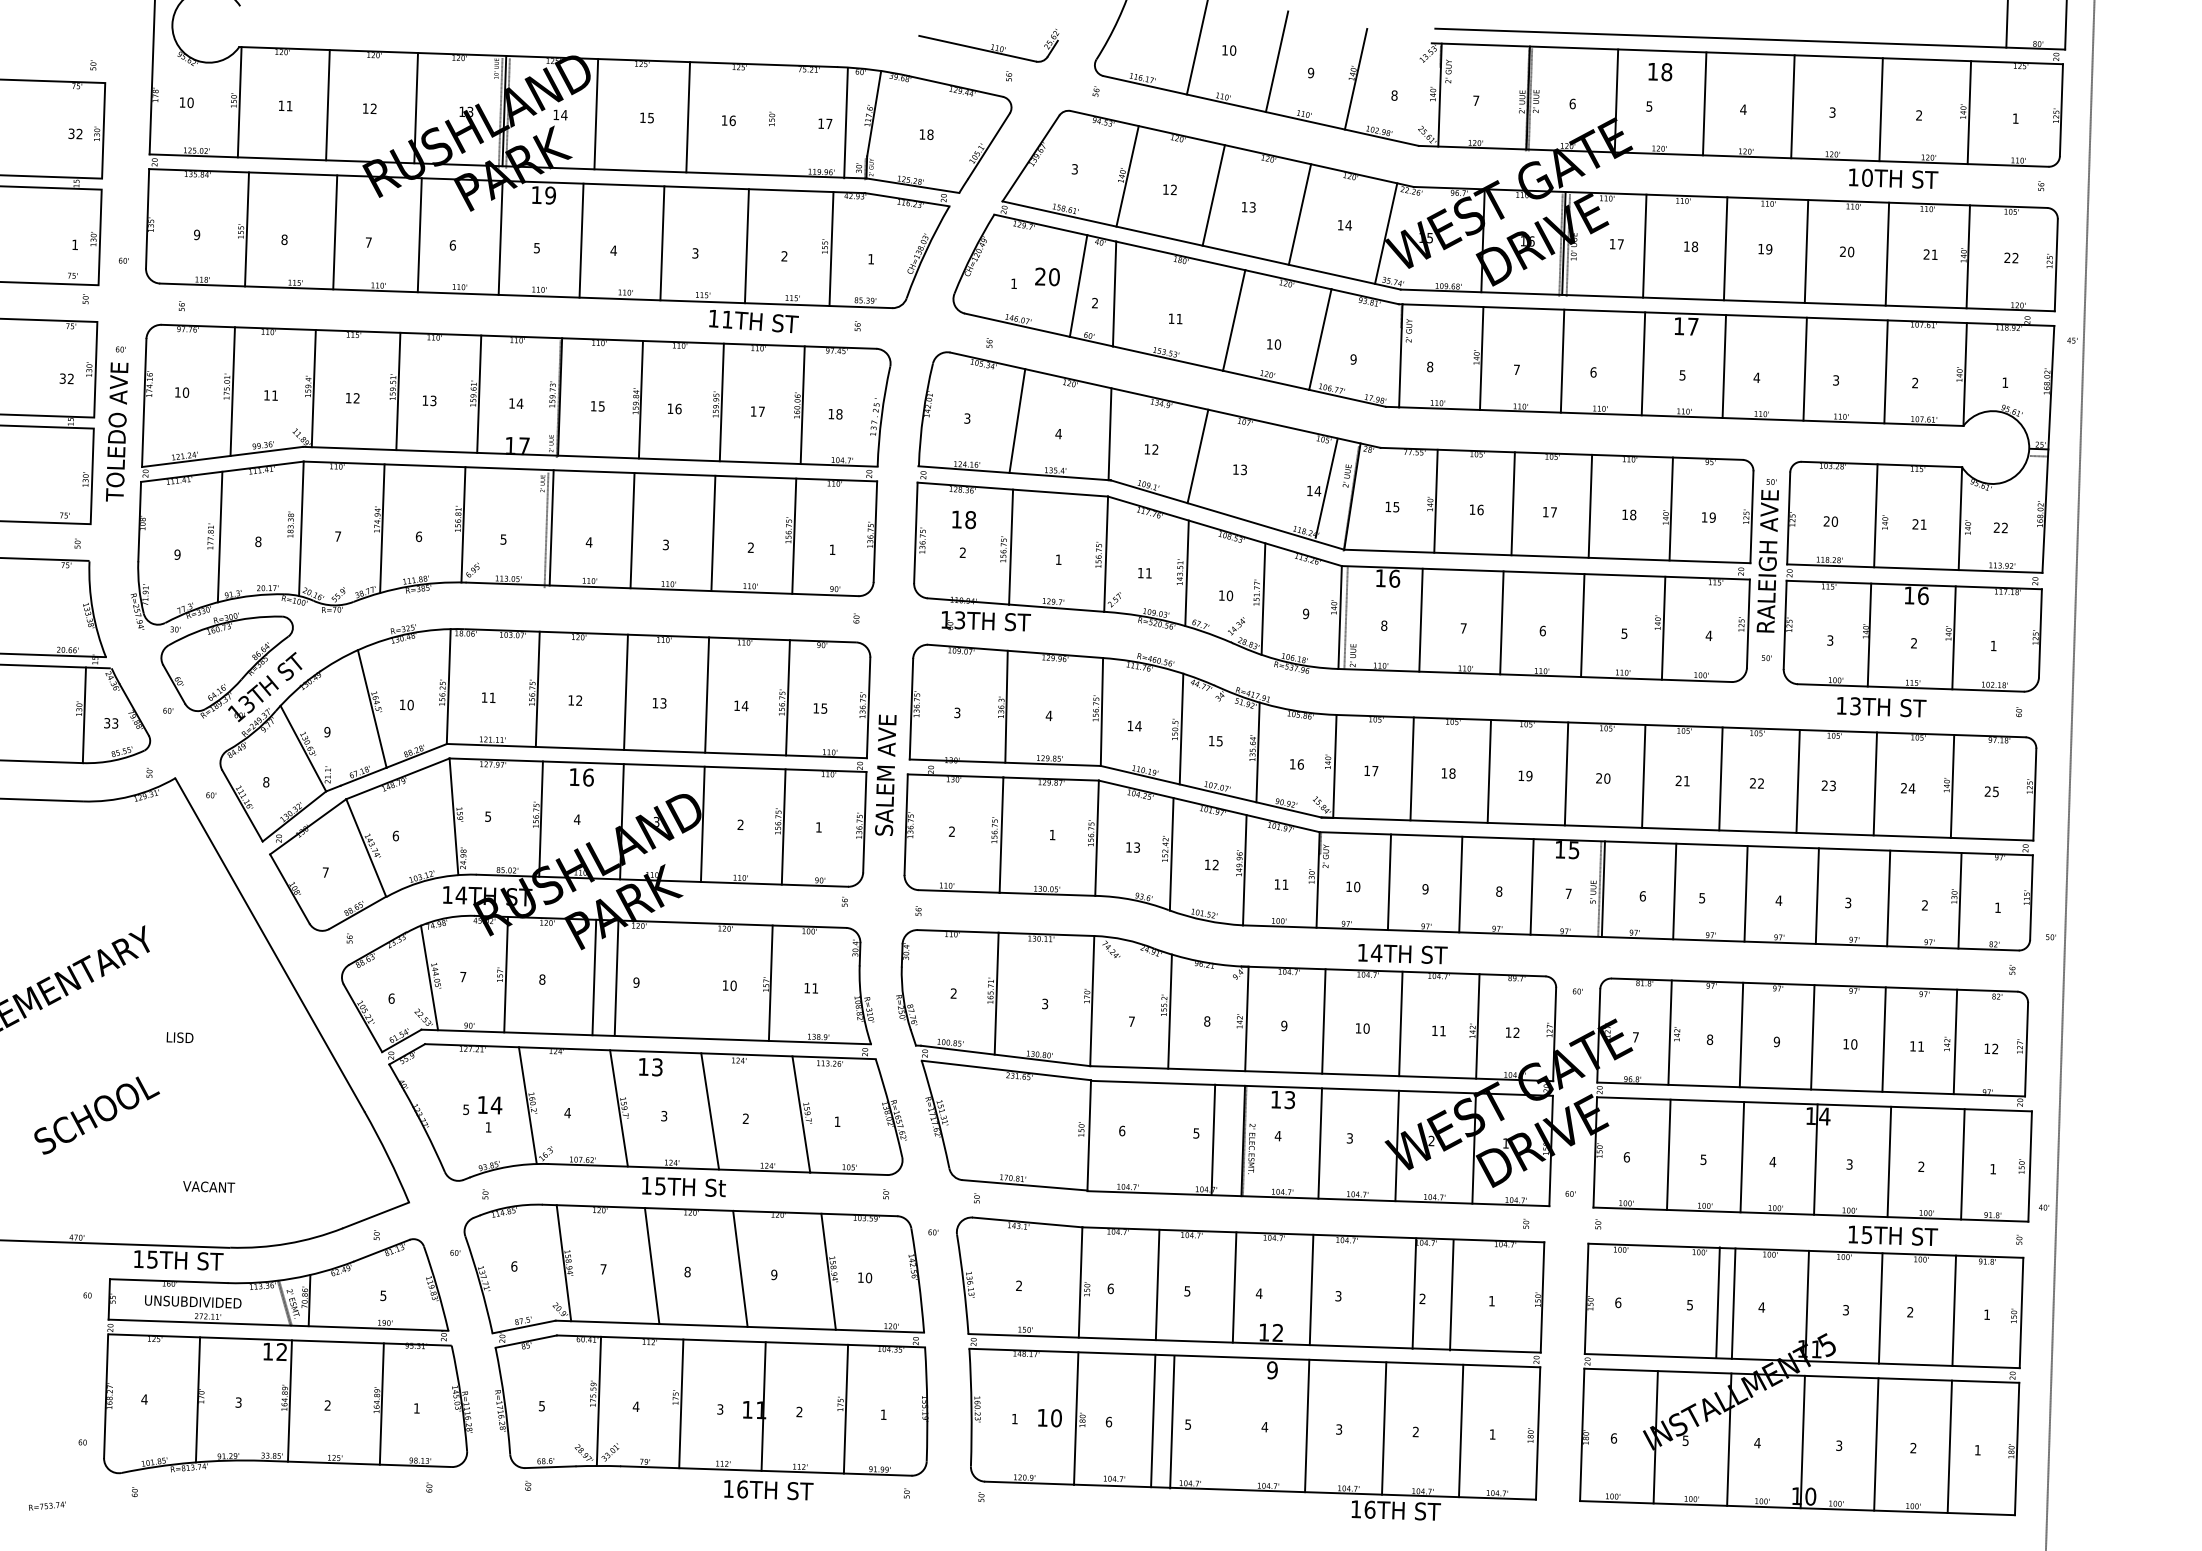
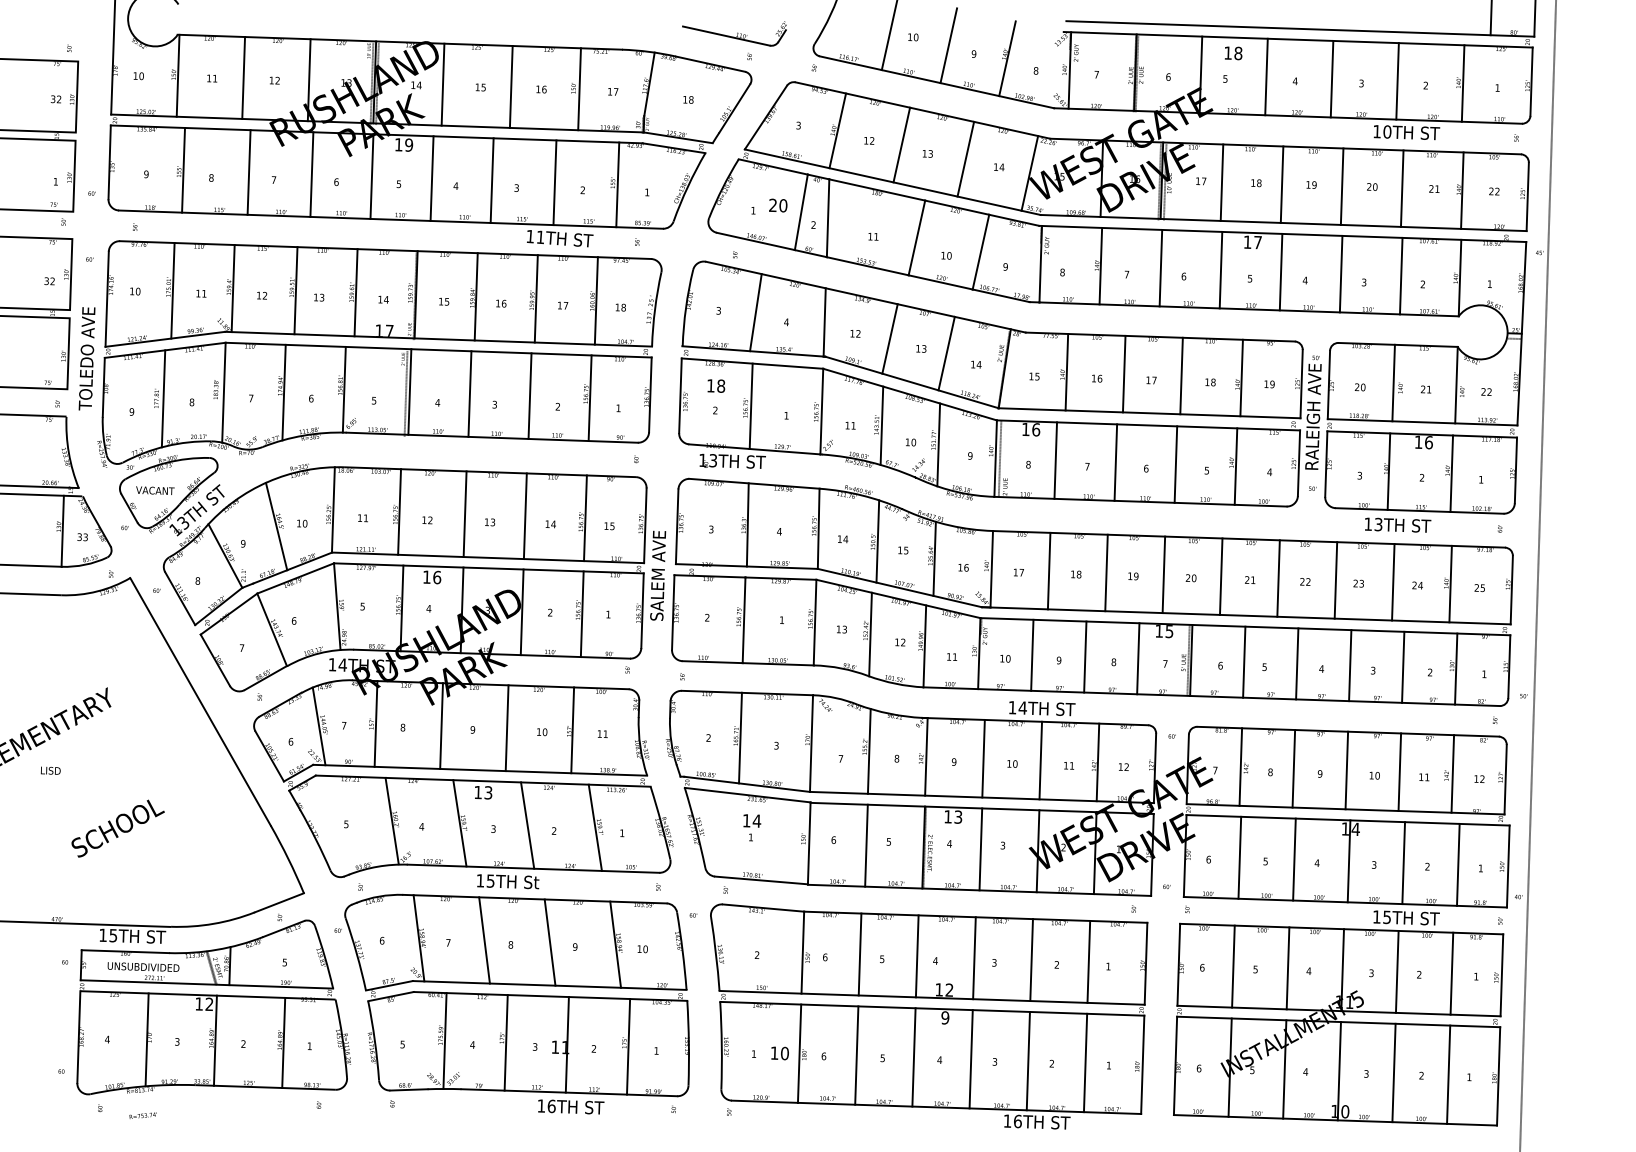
line: (845, 123) -> (579, 89), moved
text: (116, 431) -> (86, 358), moved
line: (1326, 488) -> (946, 353), moved
line: (615, 978) -> (506, 728), moved
text: (179, 1037) -> (50, 770), moved
text: (490, 1114) -> (752, 827), moved
text: (96, 1115) -> (117, 828), moved
line: (1213, 1139) -> (866, 845), moved
text: (209, 1186) -> (155, 490), moved
line: (1413, 1293) -> (1088, 961), moved
line: (1451, 1295) -> (1031, 960), moved
line: (1718, 1302) -> (1233, 966), moved
line: (1171, 1422) -> (913, 1057), moved
text: (46, 1505) -> (142, 1115), moved

